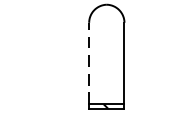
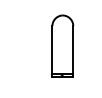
line: (89, 62) -> (52, 49), dashed -> solid

